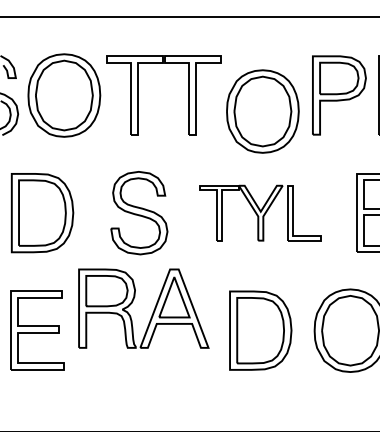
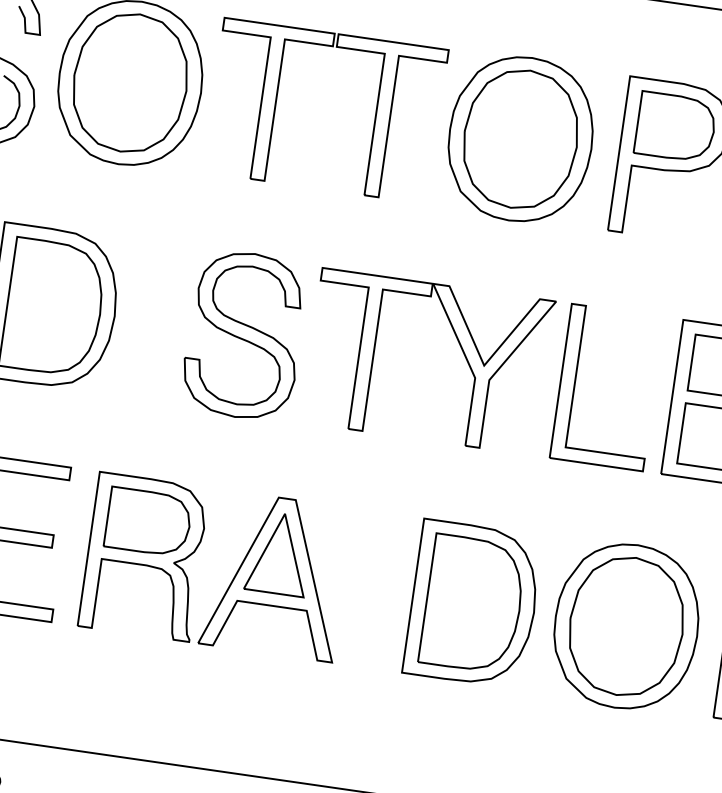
part: (262, 111) -> (519, 139), moved
part: (260, 213) -> (482, 370), size x1.43
part: (152, 312) -> (232, 577), moved
part: (260, 330) -> (473, 603), moved

